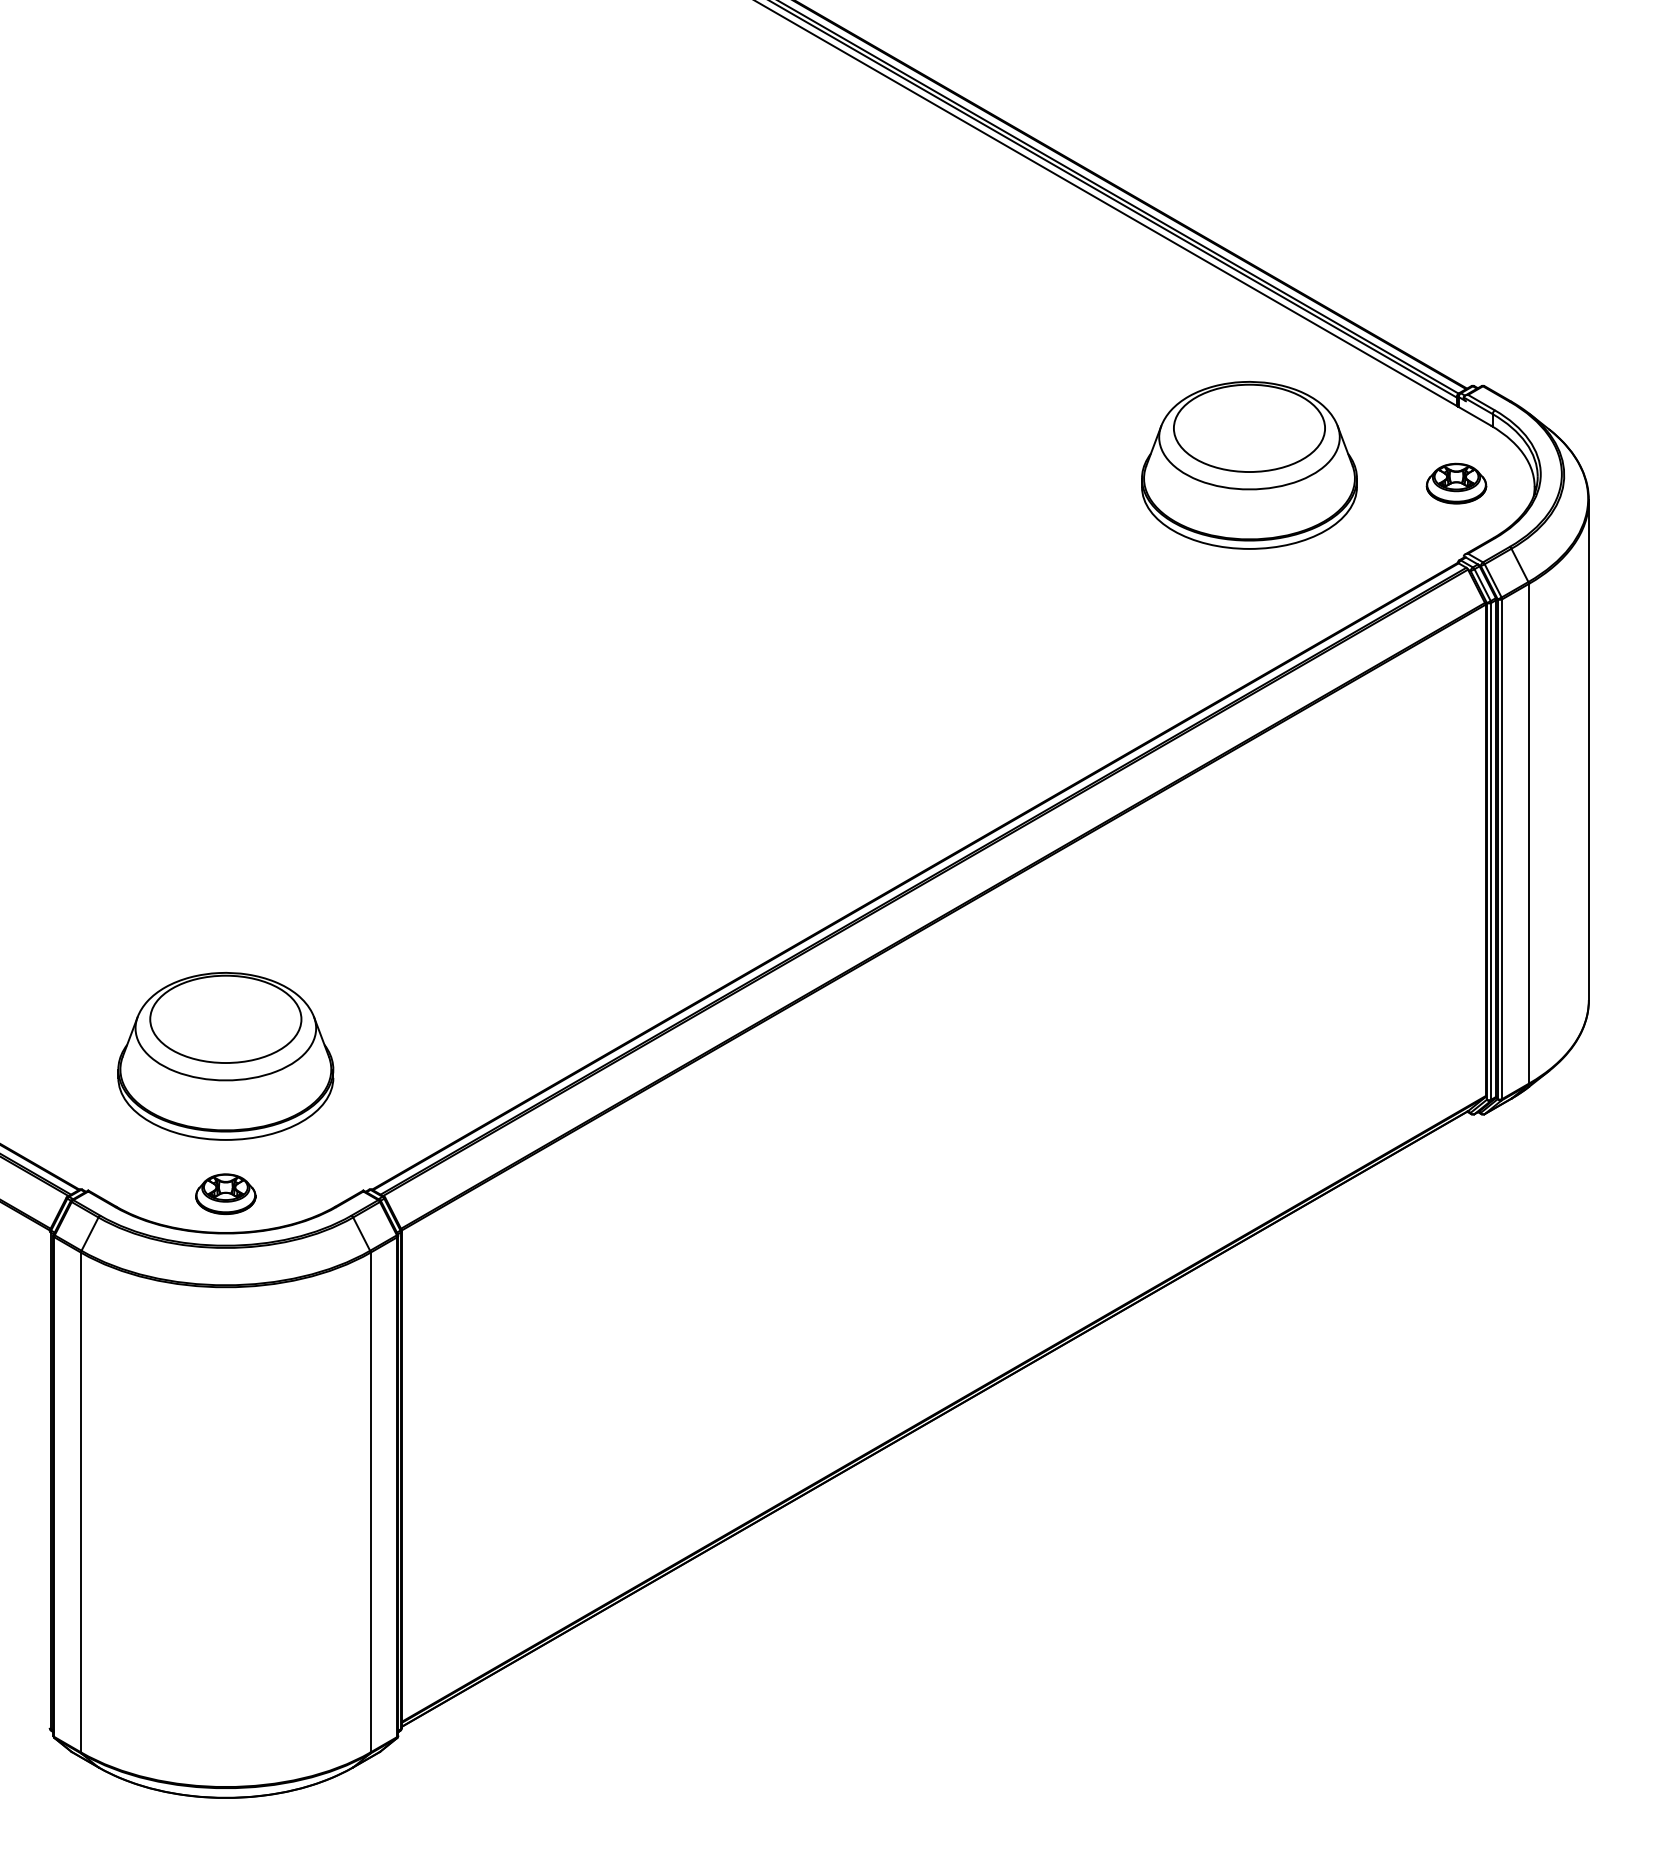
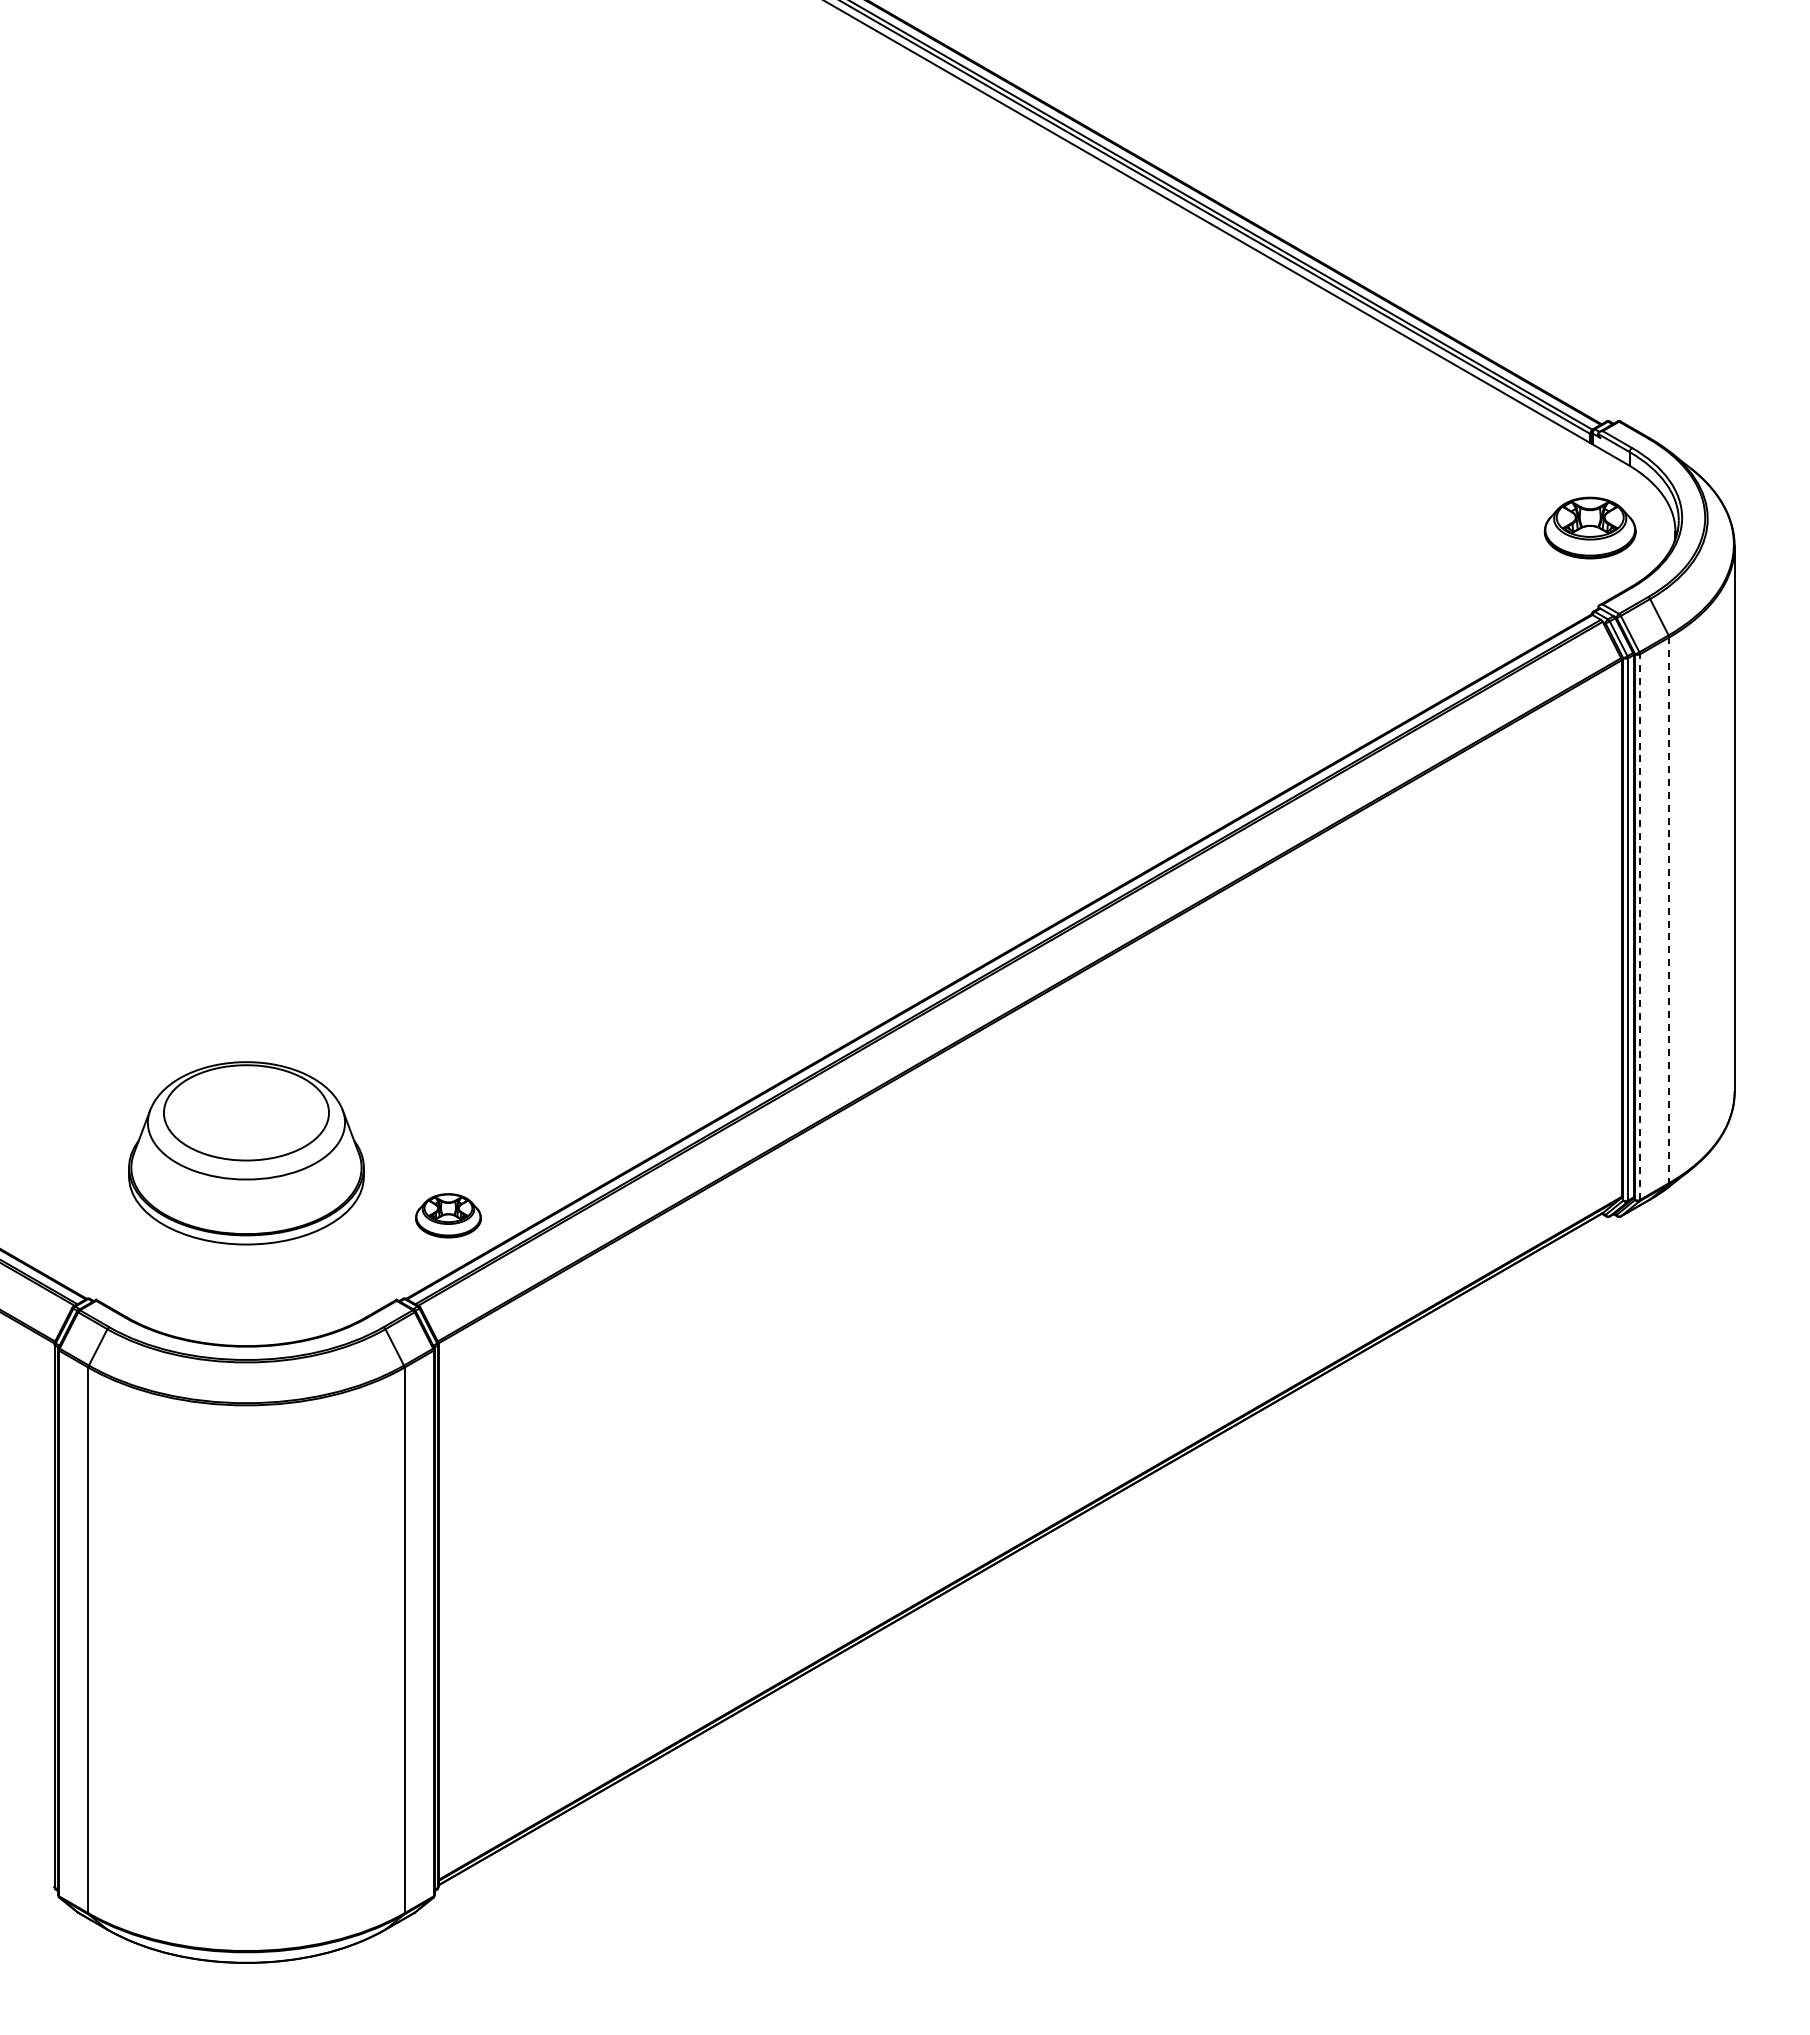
part: (1248, 465) -> (1363, 508), removed
part: (1455, 483) -> (1589, 527), size x1.4
line: (1529, 833) -> (1669, 910), solid -> dashed
line: (1501, 849) -> (1639, 927), solid -> dashed
part: (225, 1193) -> (448, 1215), moved

